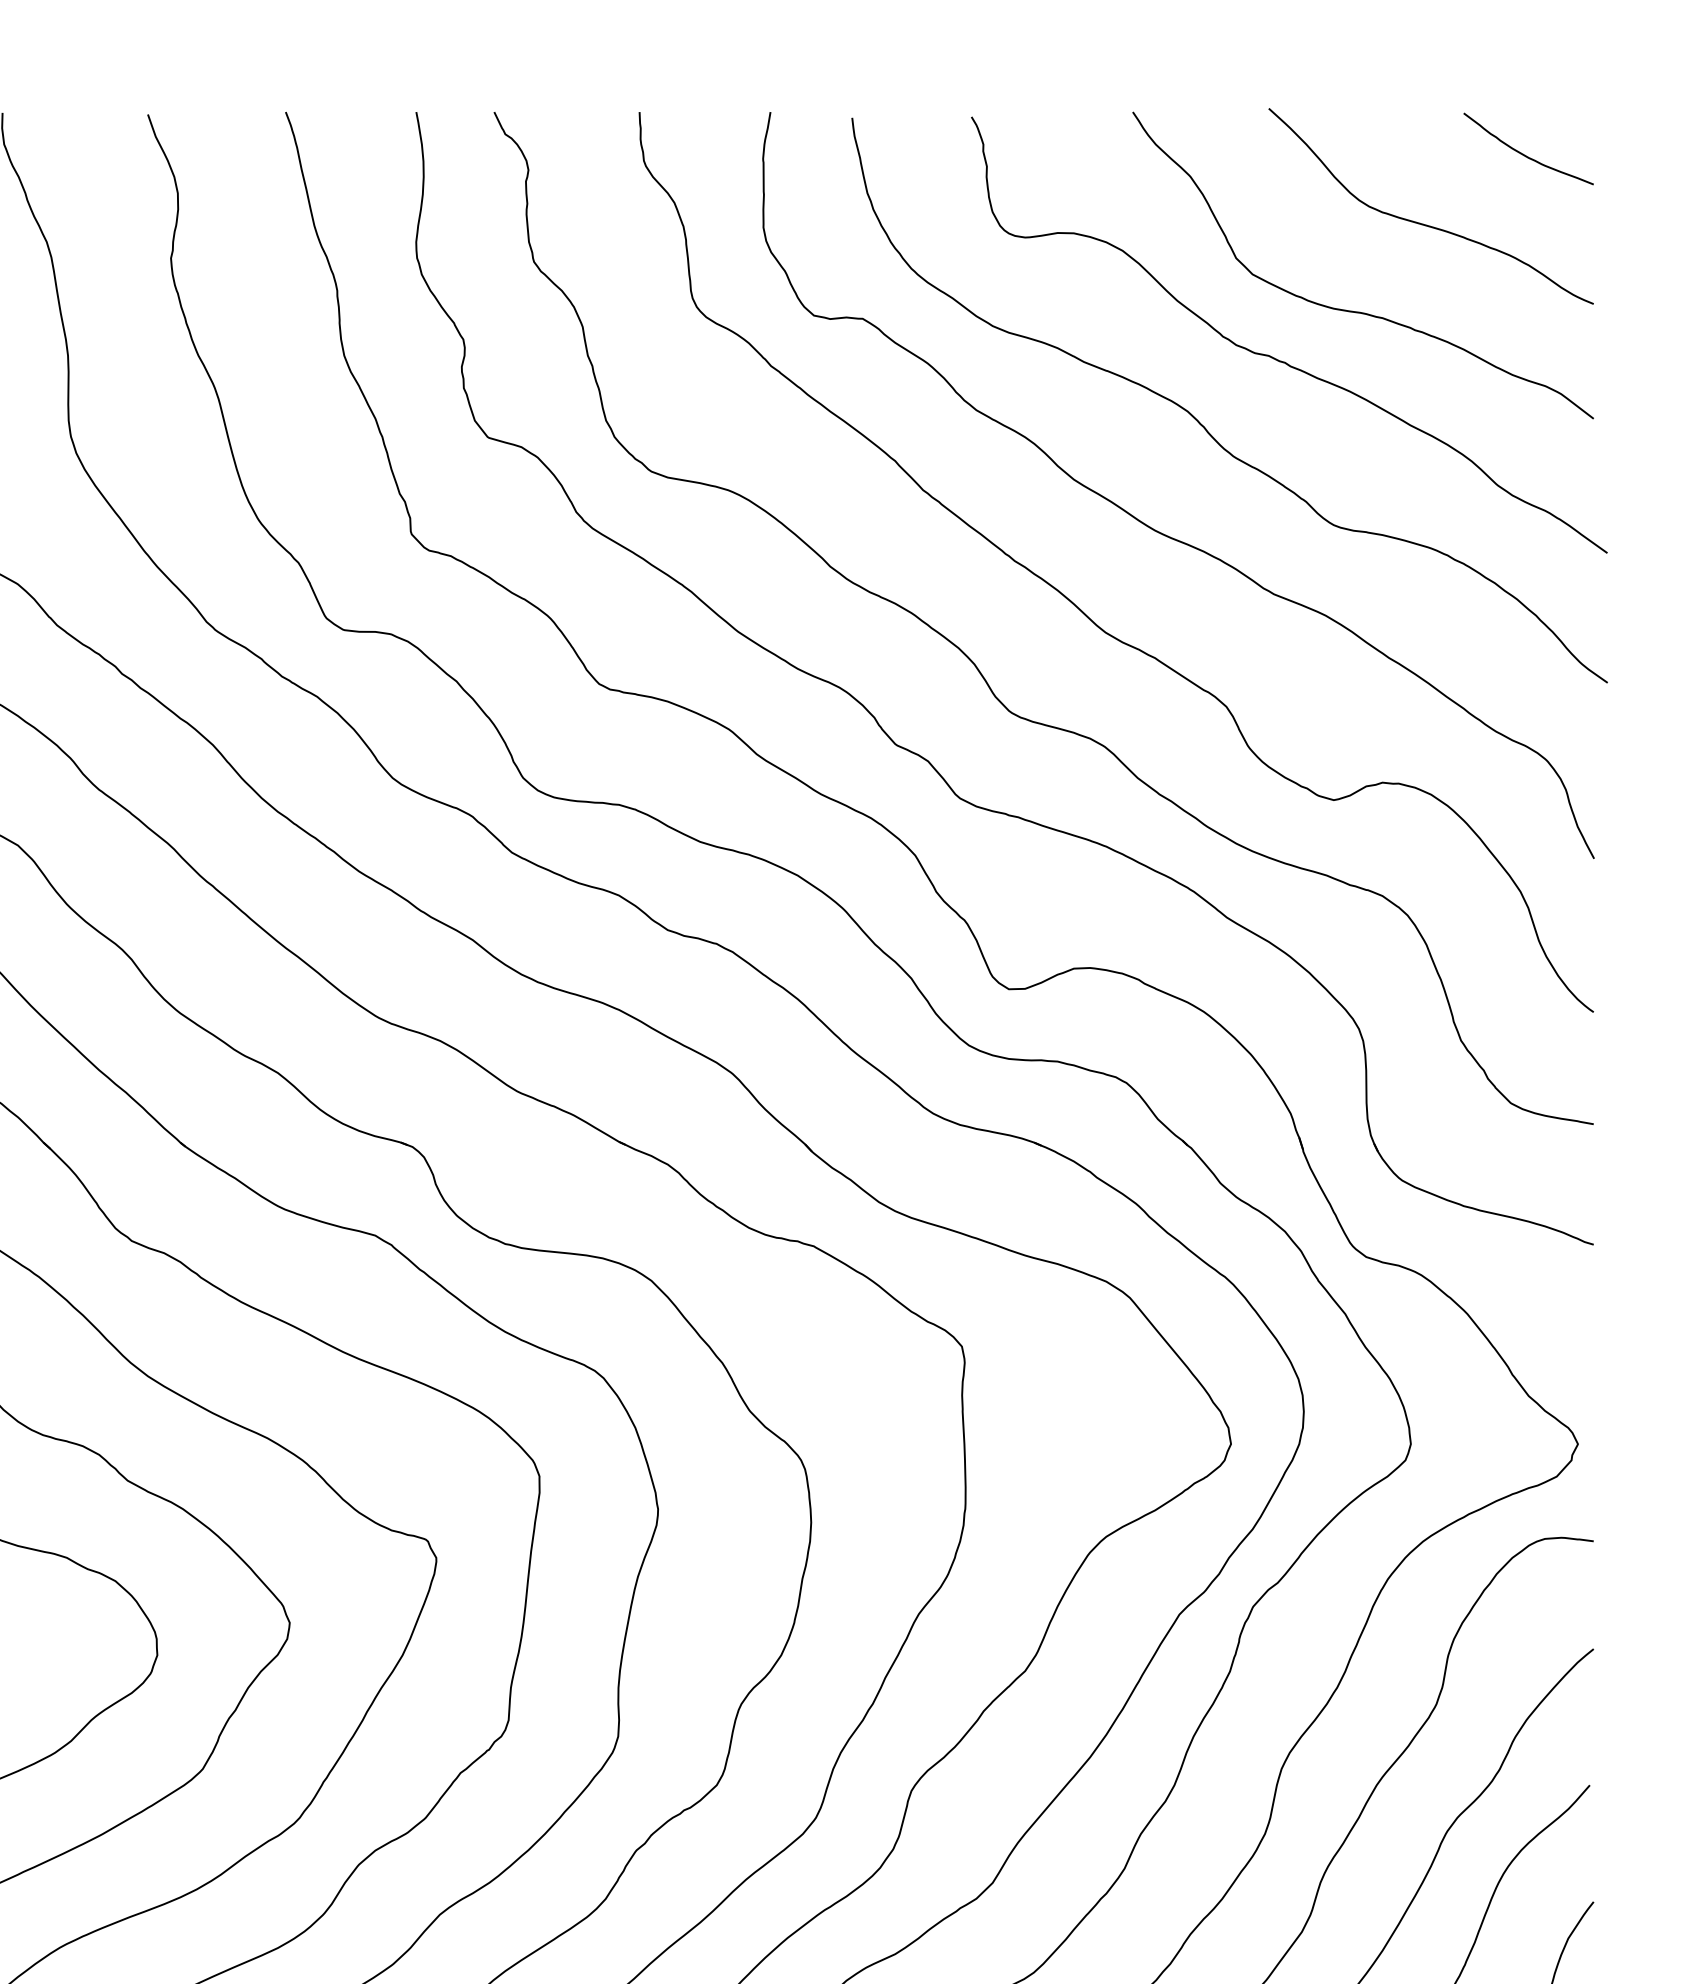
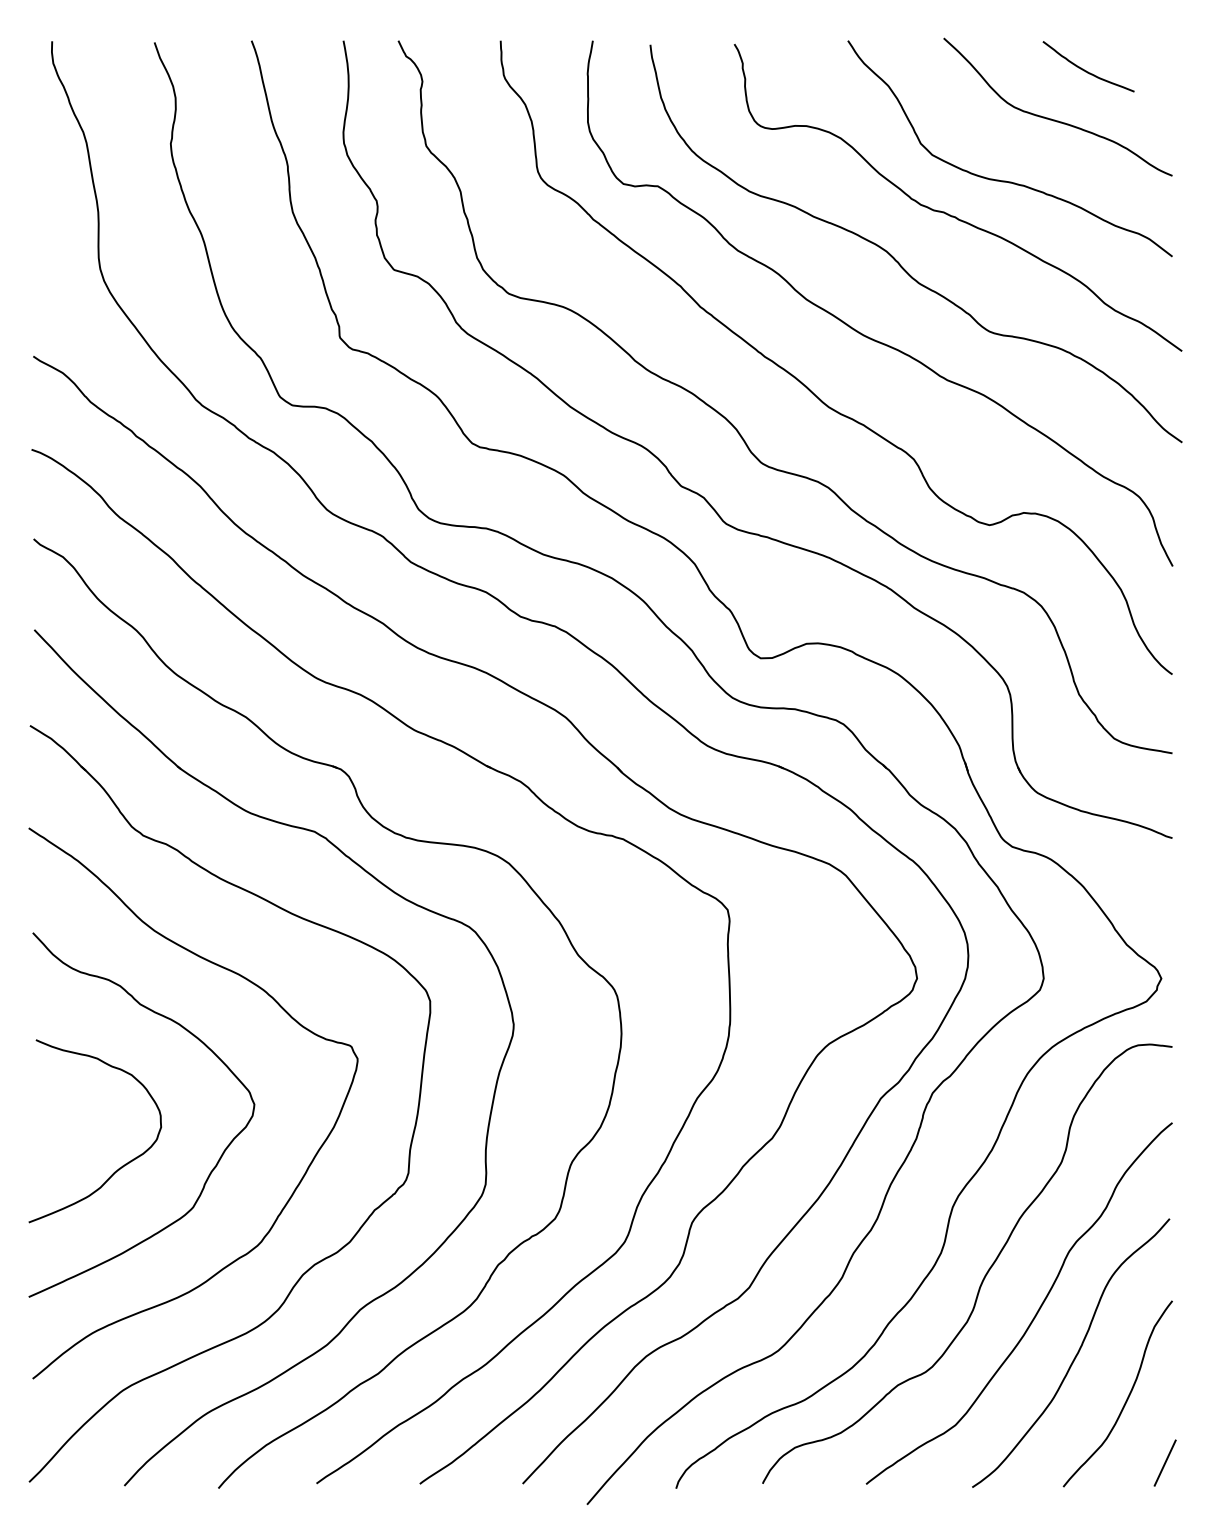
curve: (1525, 154) -> (1086, 70), moved

